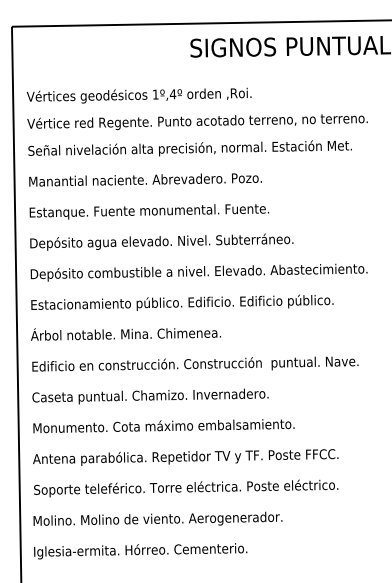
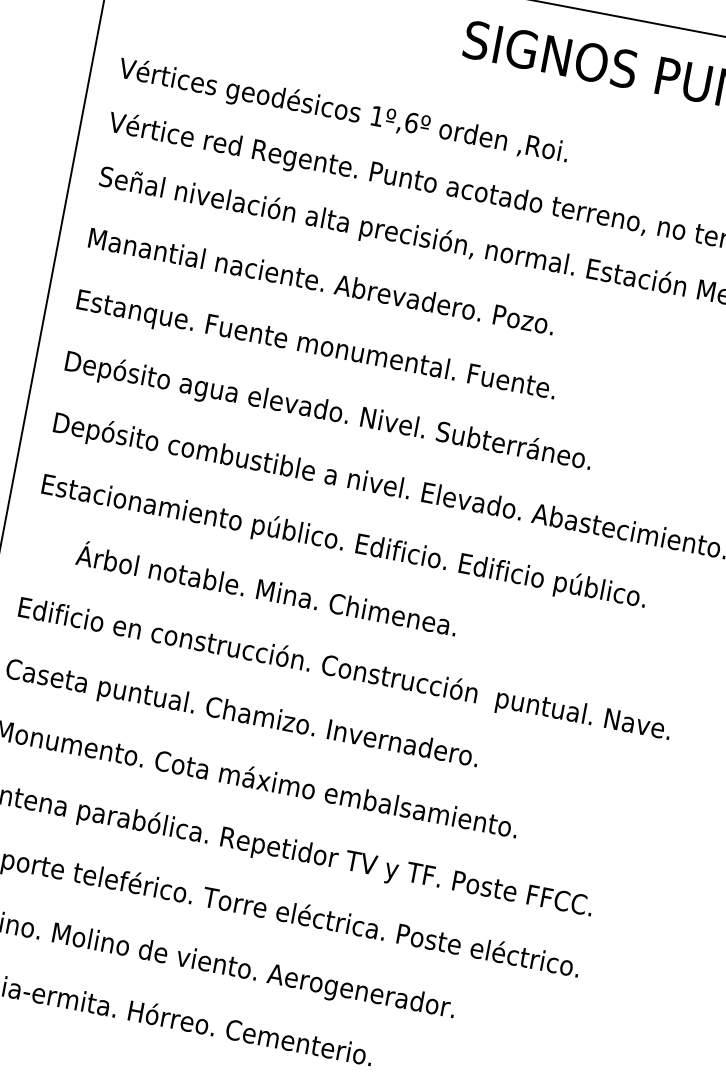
text: (172, 94) -> (410, 122), 1º,4º -> 1º,6º
text: (125, 334) -> (265, 590), moved

